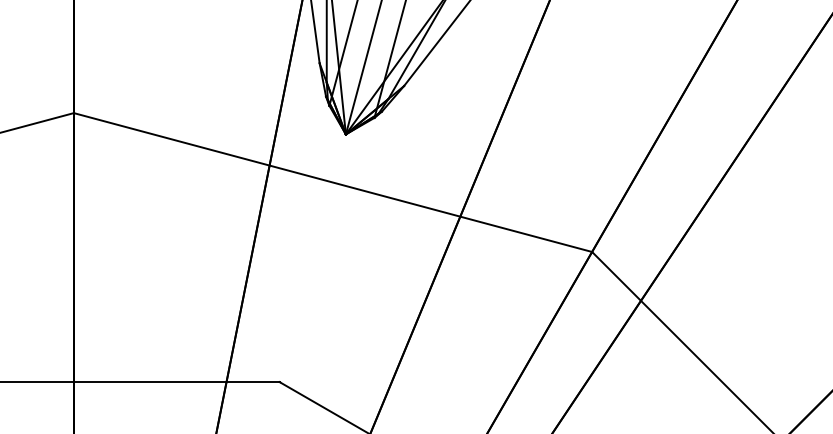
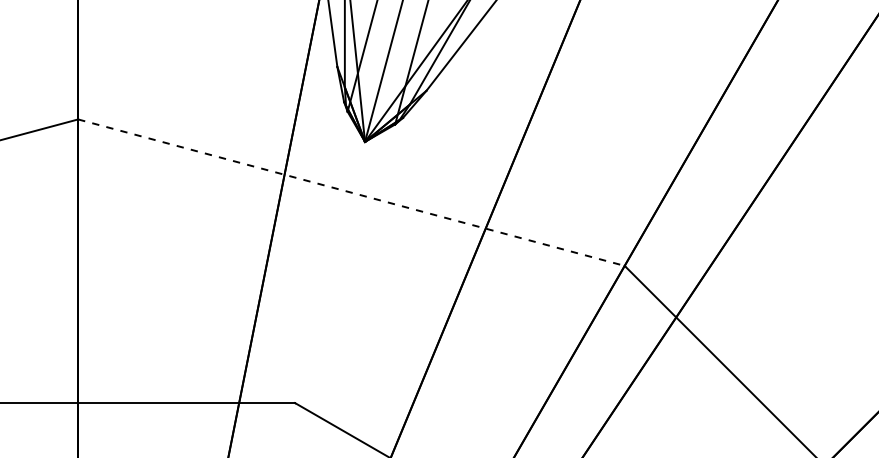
line: (333, 182) -> (351, 192), solid -> dashed

